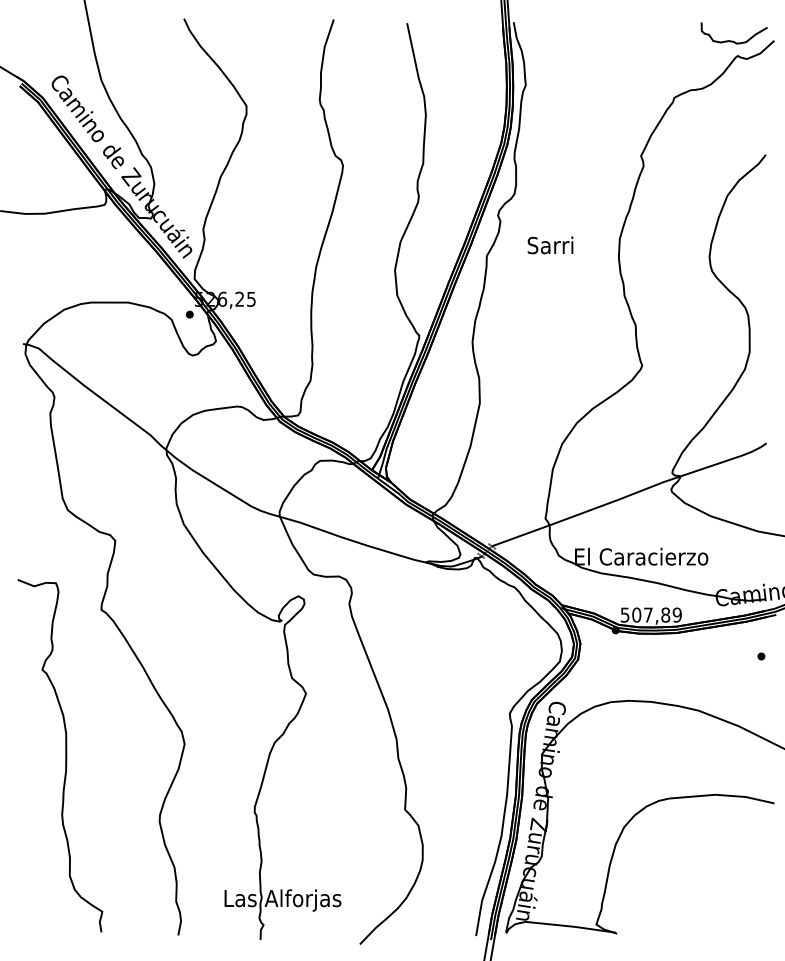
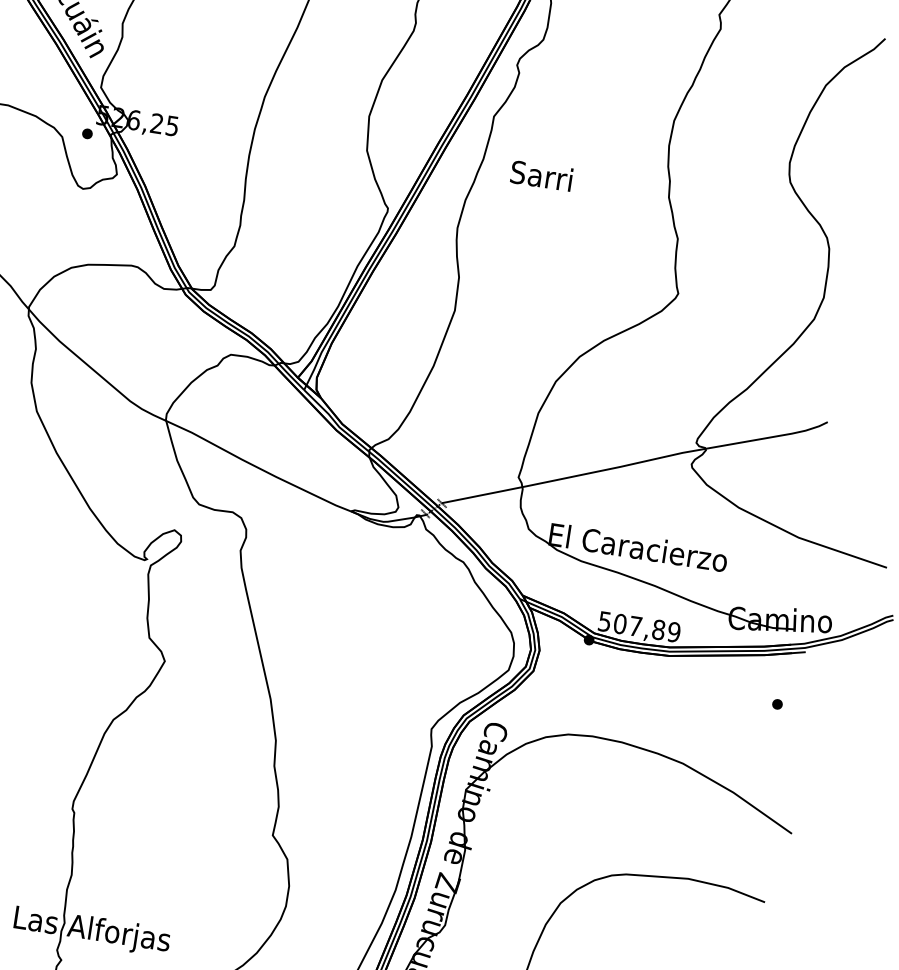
text: (550, 245) -> (541, 176), moved

